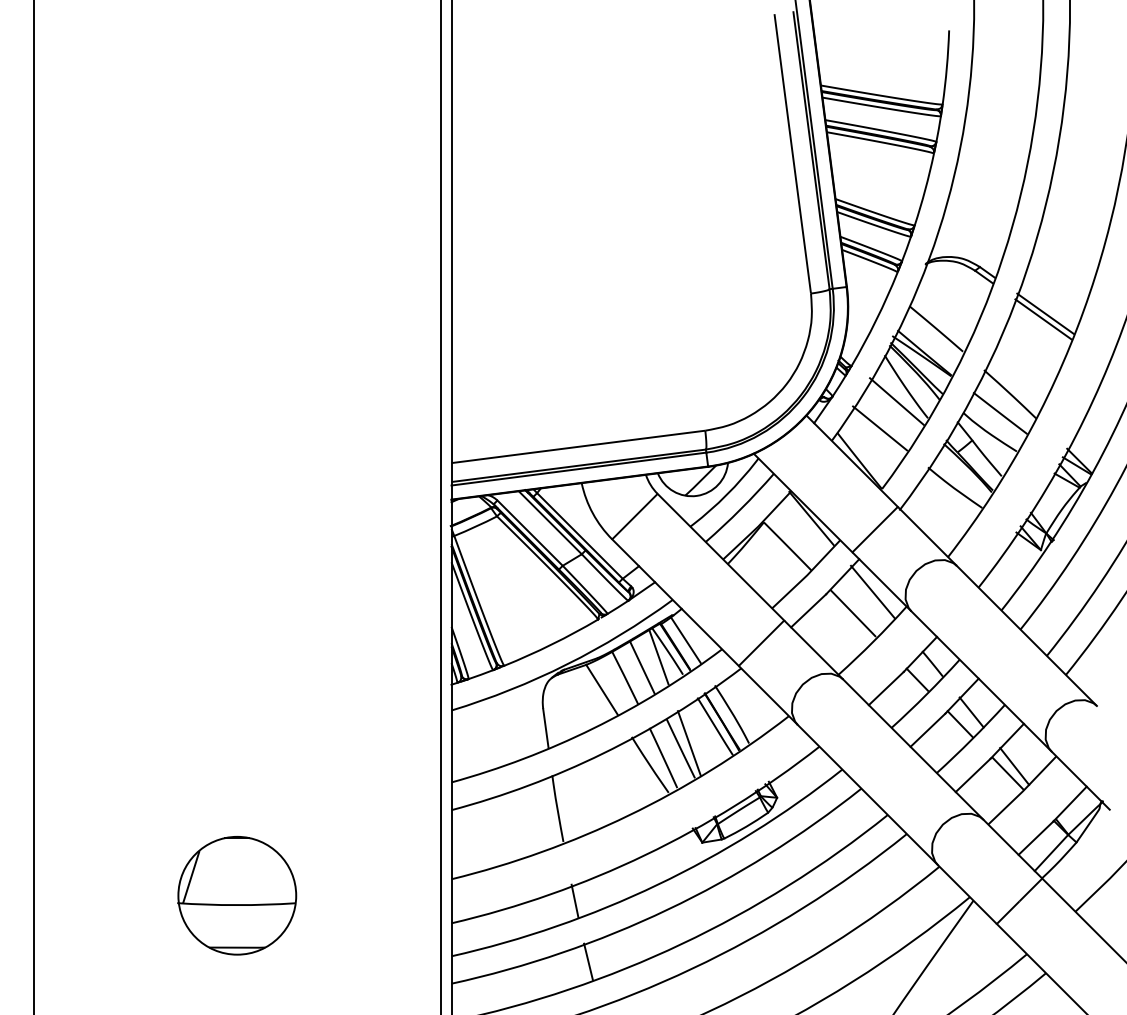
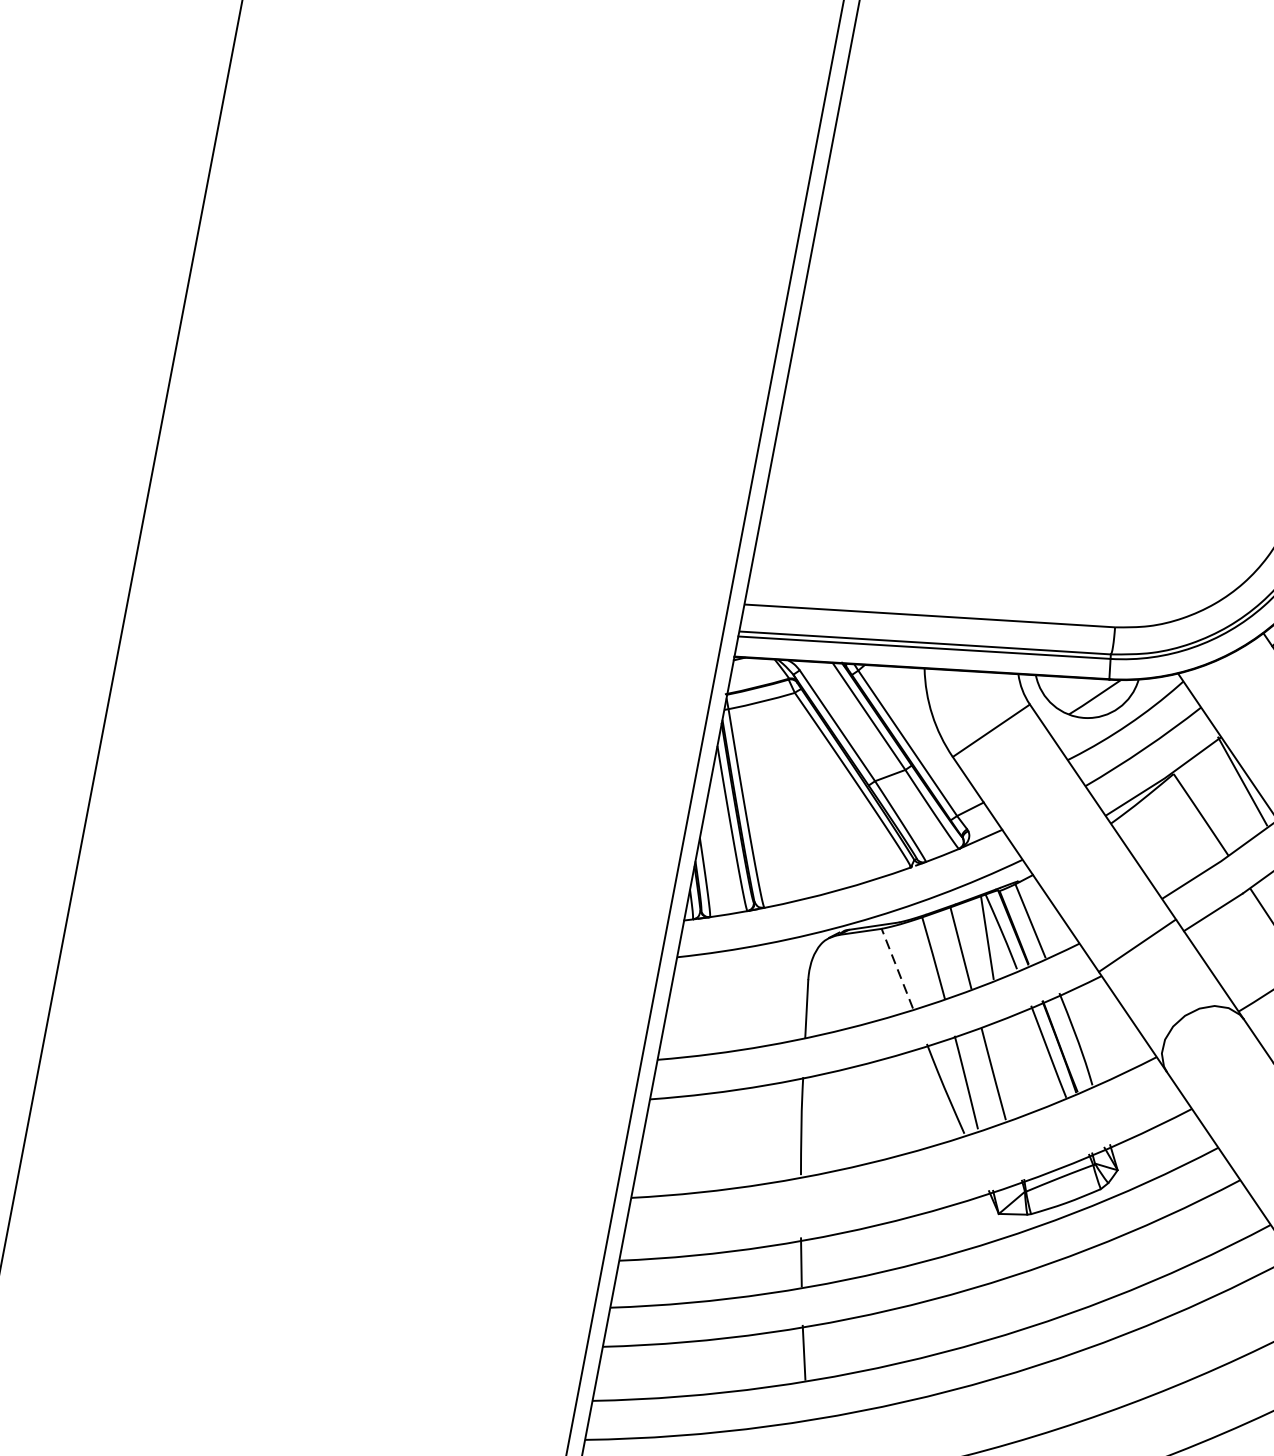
line: (601, 689) -> (896, 968), solid -> dashed
line: (688, 743) -> (1006, 1068), removed
part: (237, 895) -> (321, 1162), removed

